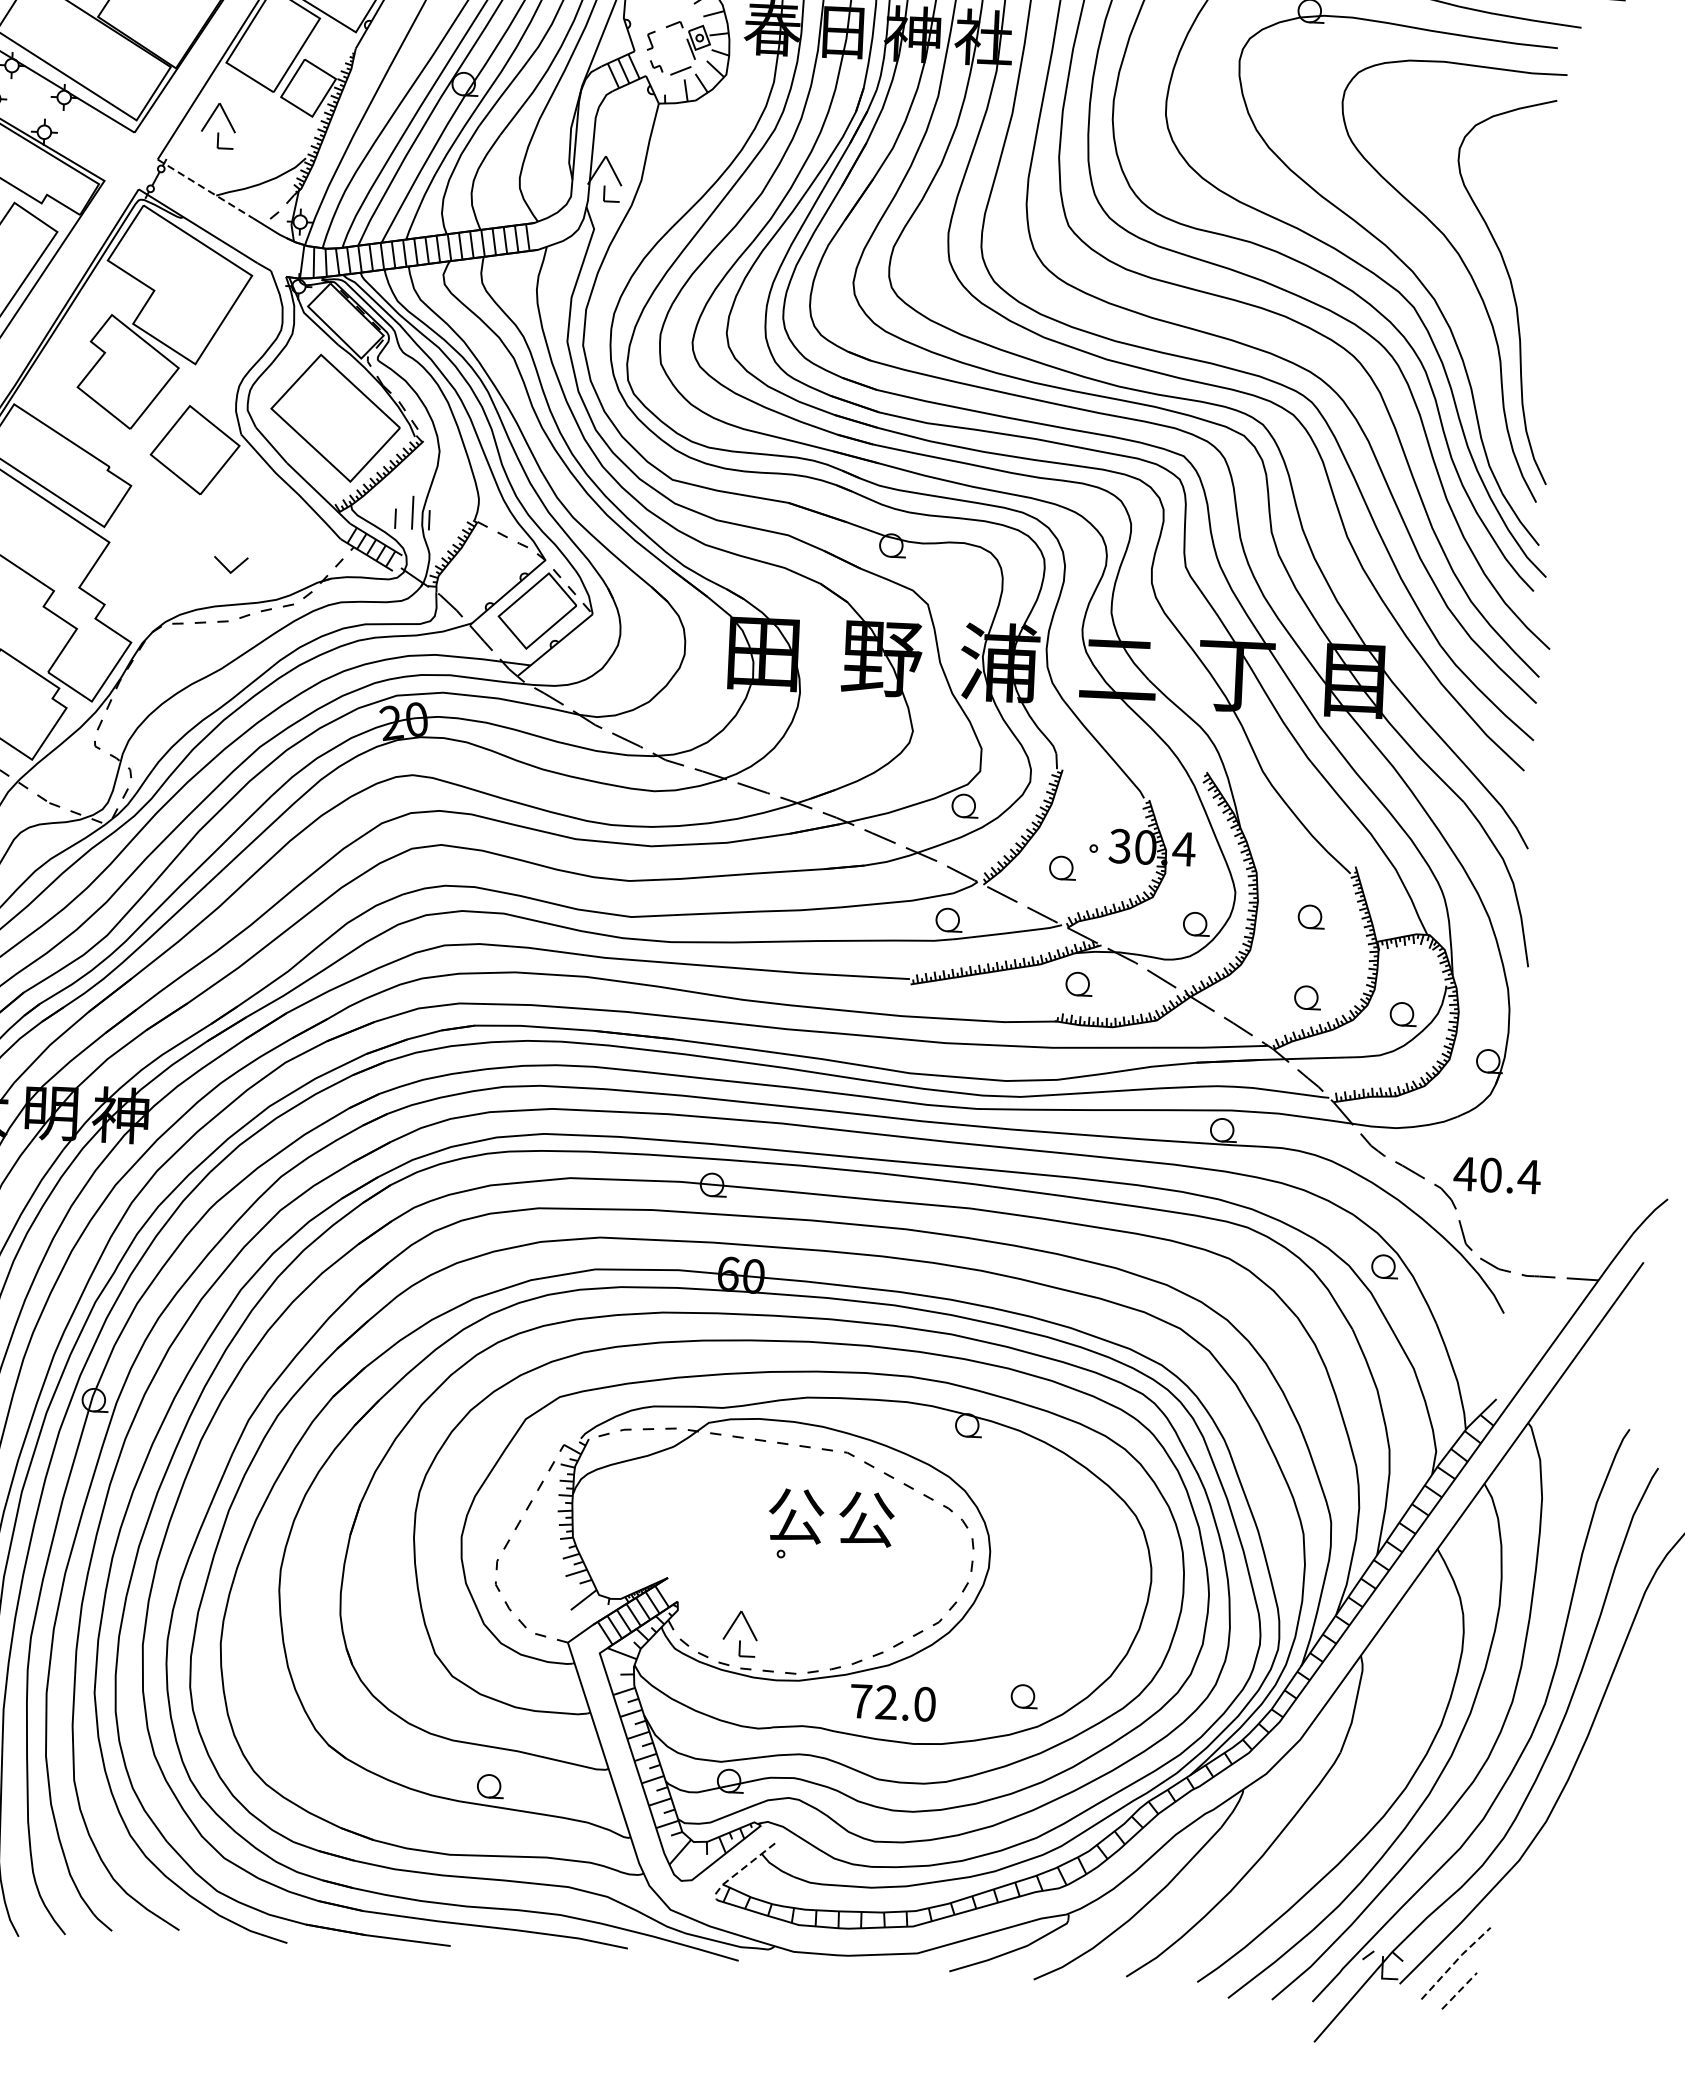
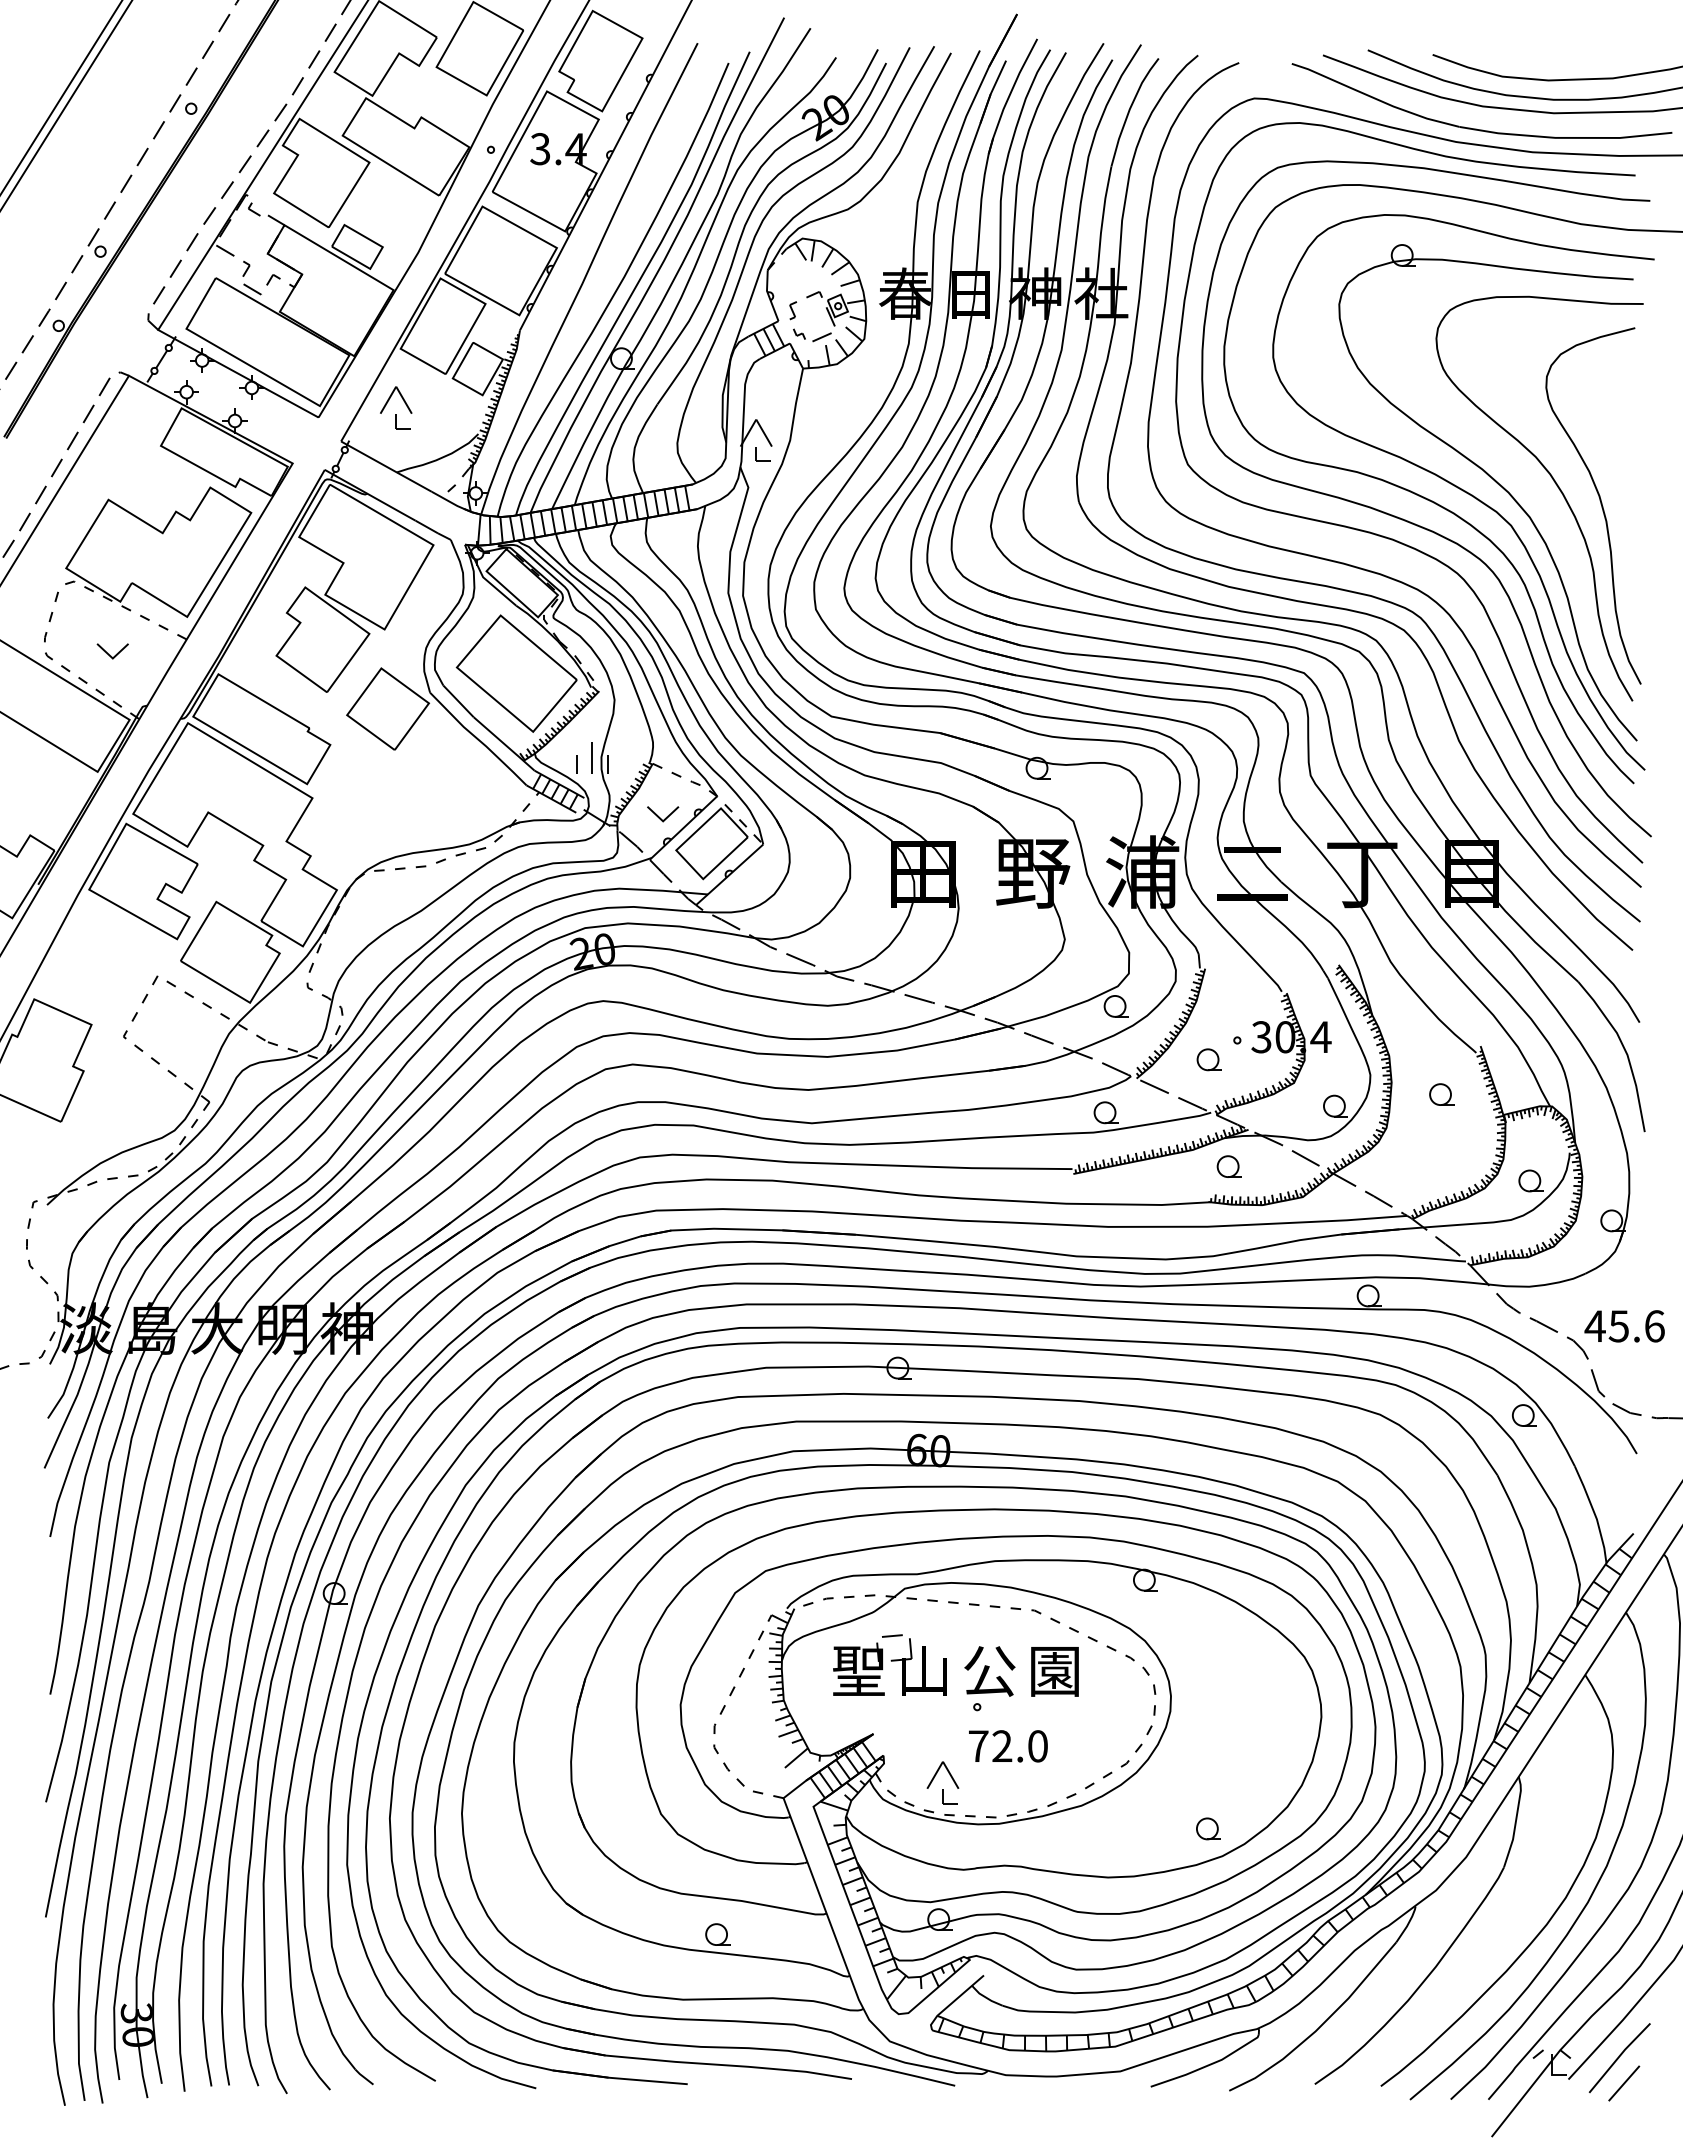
line: (206, 189) -> (387, 467), dashed -> solid
part: (231, 565) -> (663, 814), moved
part: (1307, 997) -> (1441, 1169), removed
text: (1509, 1176) -> (1636, 1326), 40.4 -> 45.6
part: (688, 1503) -> (889, 1664), added
text: (865, 1519) -> (1054, 1671), 公 -> 園
text: (893, 1703) -> (1008, 1746), moved
line: (740, 1871) -> (953, 2002), dashed -> solid
line: (1455, 1961) -> (1619, 2056), dashed -> solid
line: (1459, 1991) -> (1624, 2083), dashed -> solid

